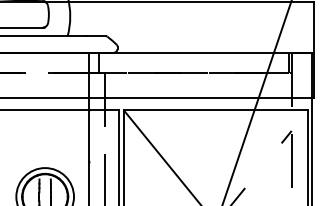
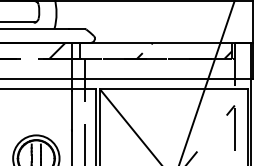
hatch: (71, 62) -> (57, 50), added
hatch: (229, 62) -> (184, 50), added

